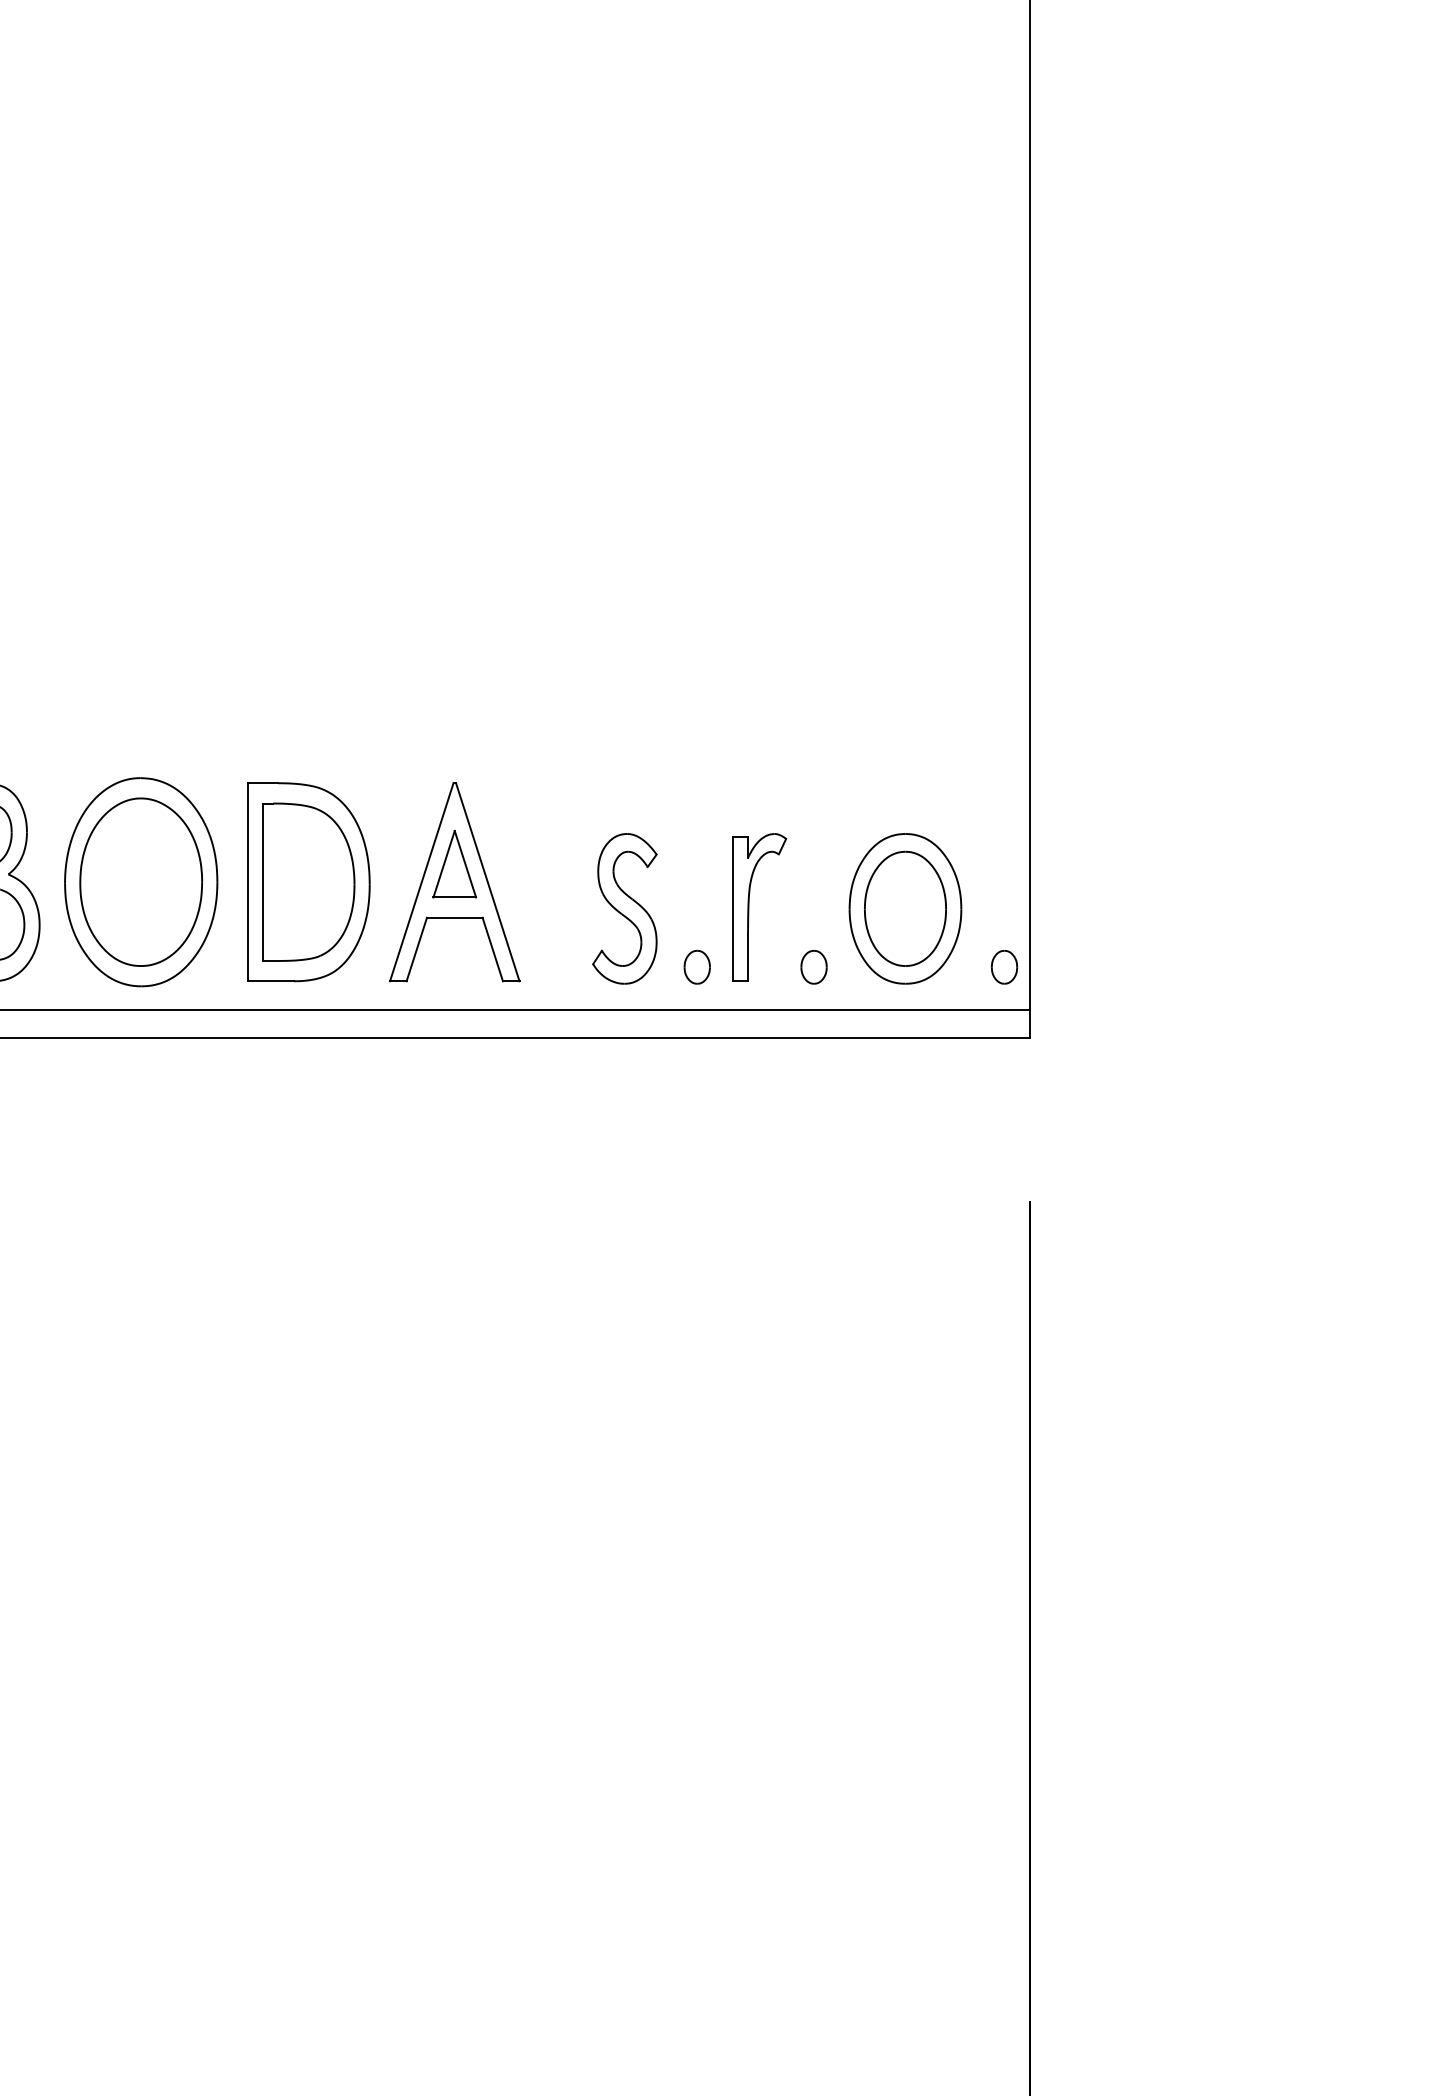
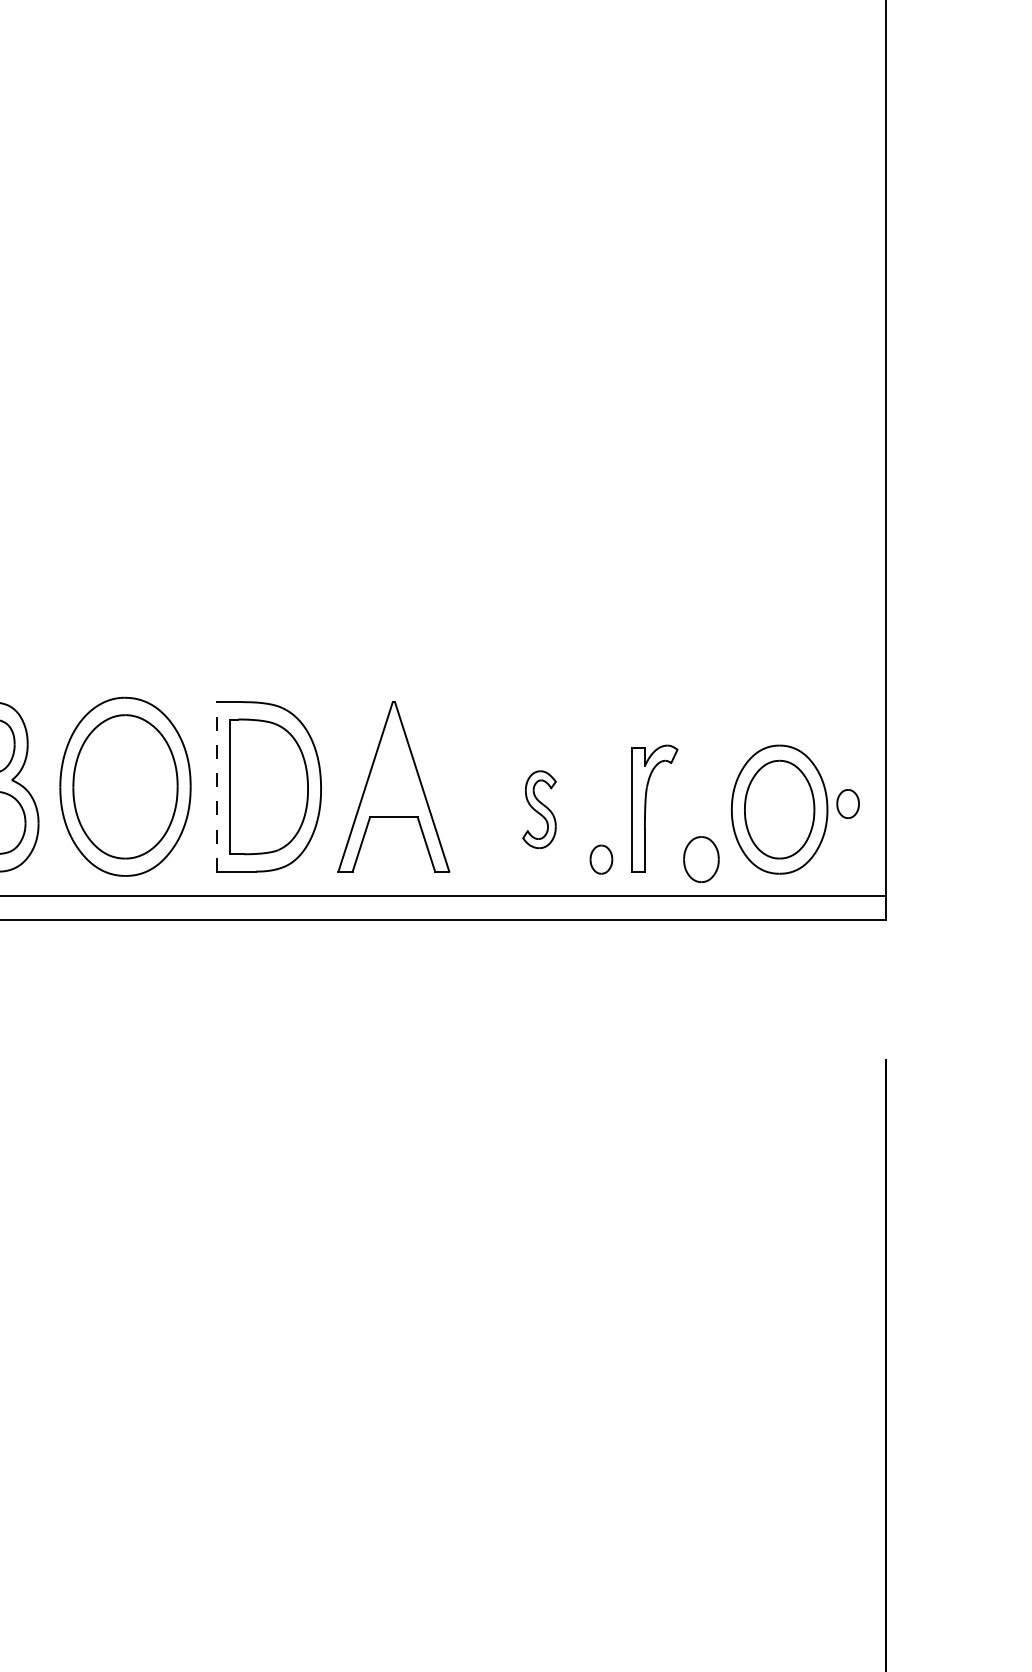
part: (454, 864) -> (393, 771), removed
line: (247, 881) -> (216, 786), solid -> dashed
part: (624, 908) -> (539, 809), size x0.6
part: (1004, 966) -> (848, 803), moved
part: (813, 967) -> (700, 859), size x1.6

